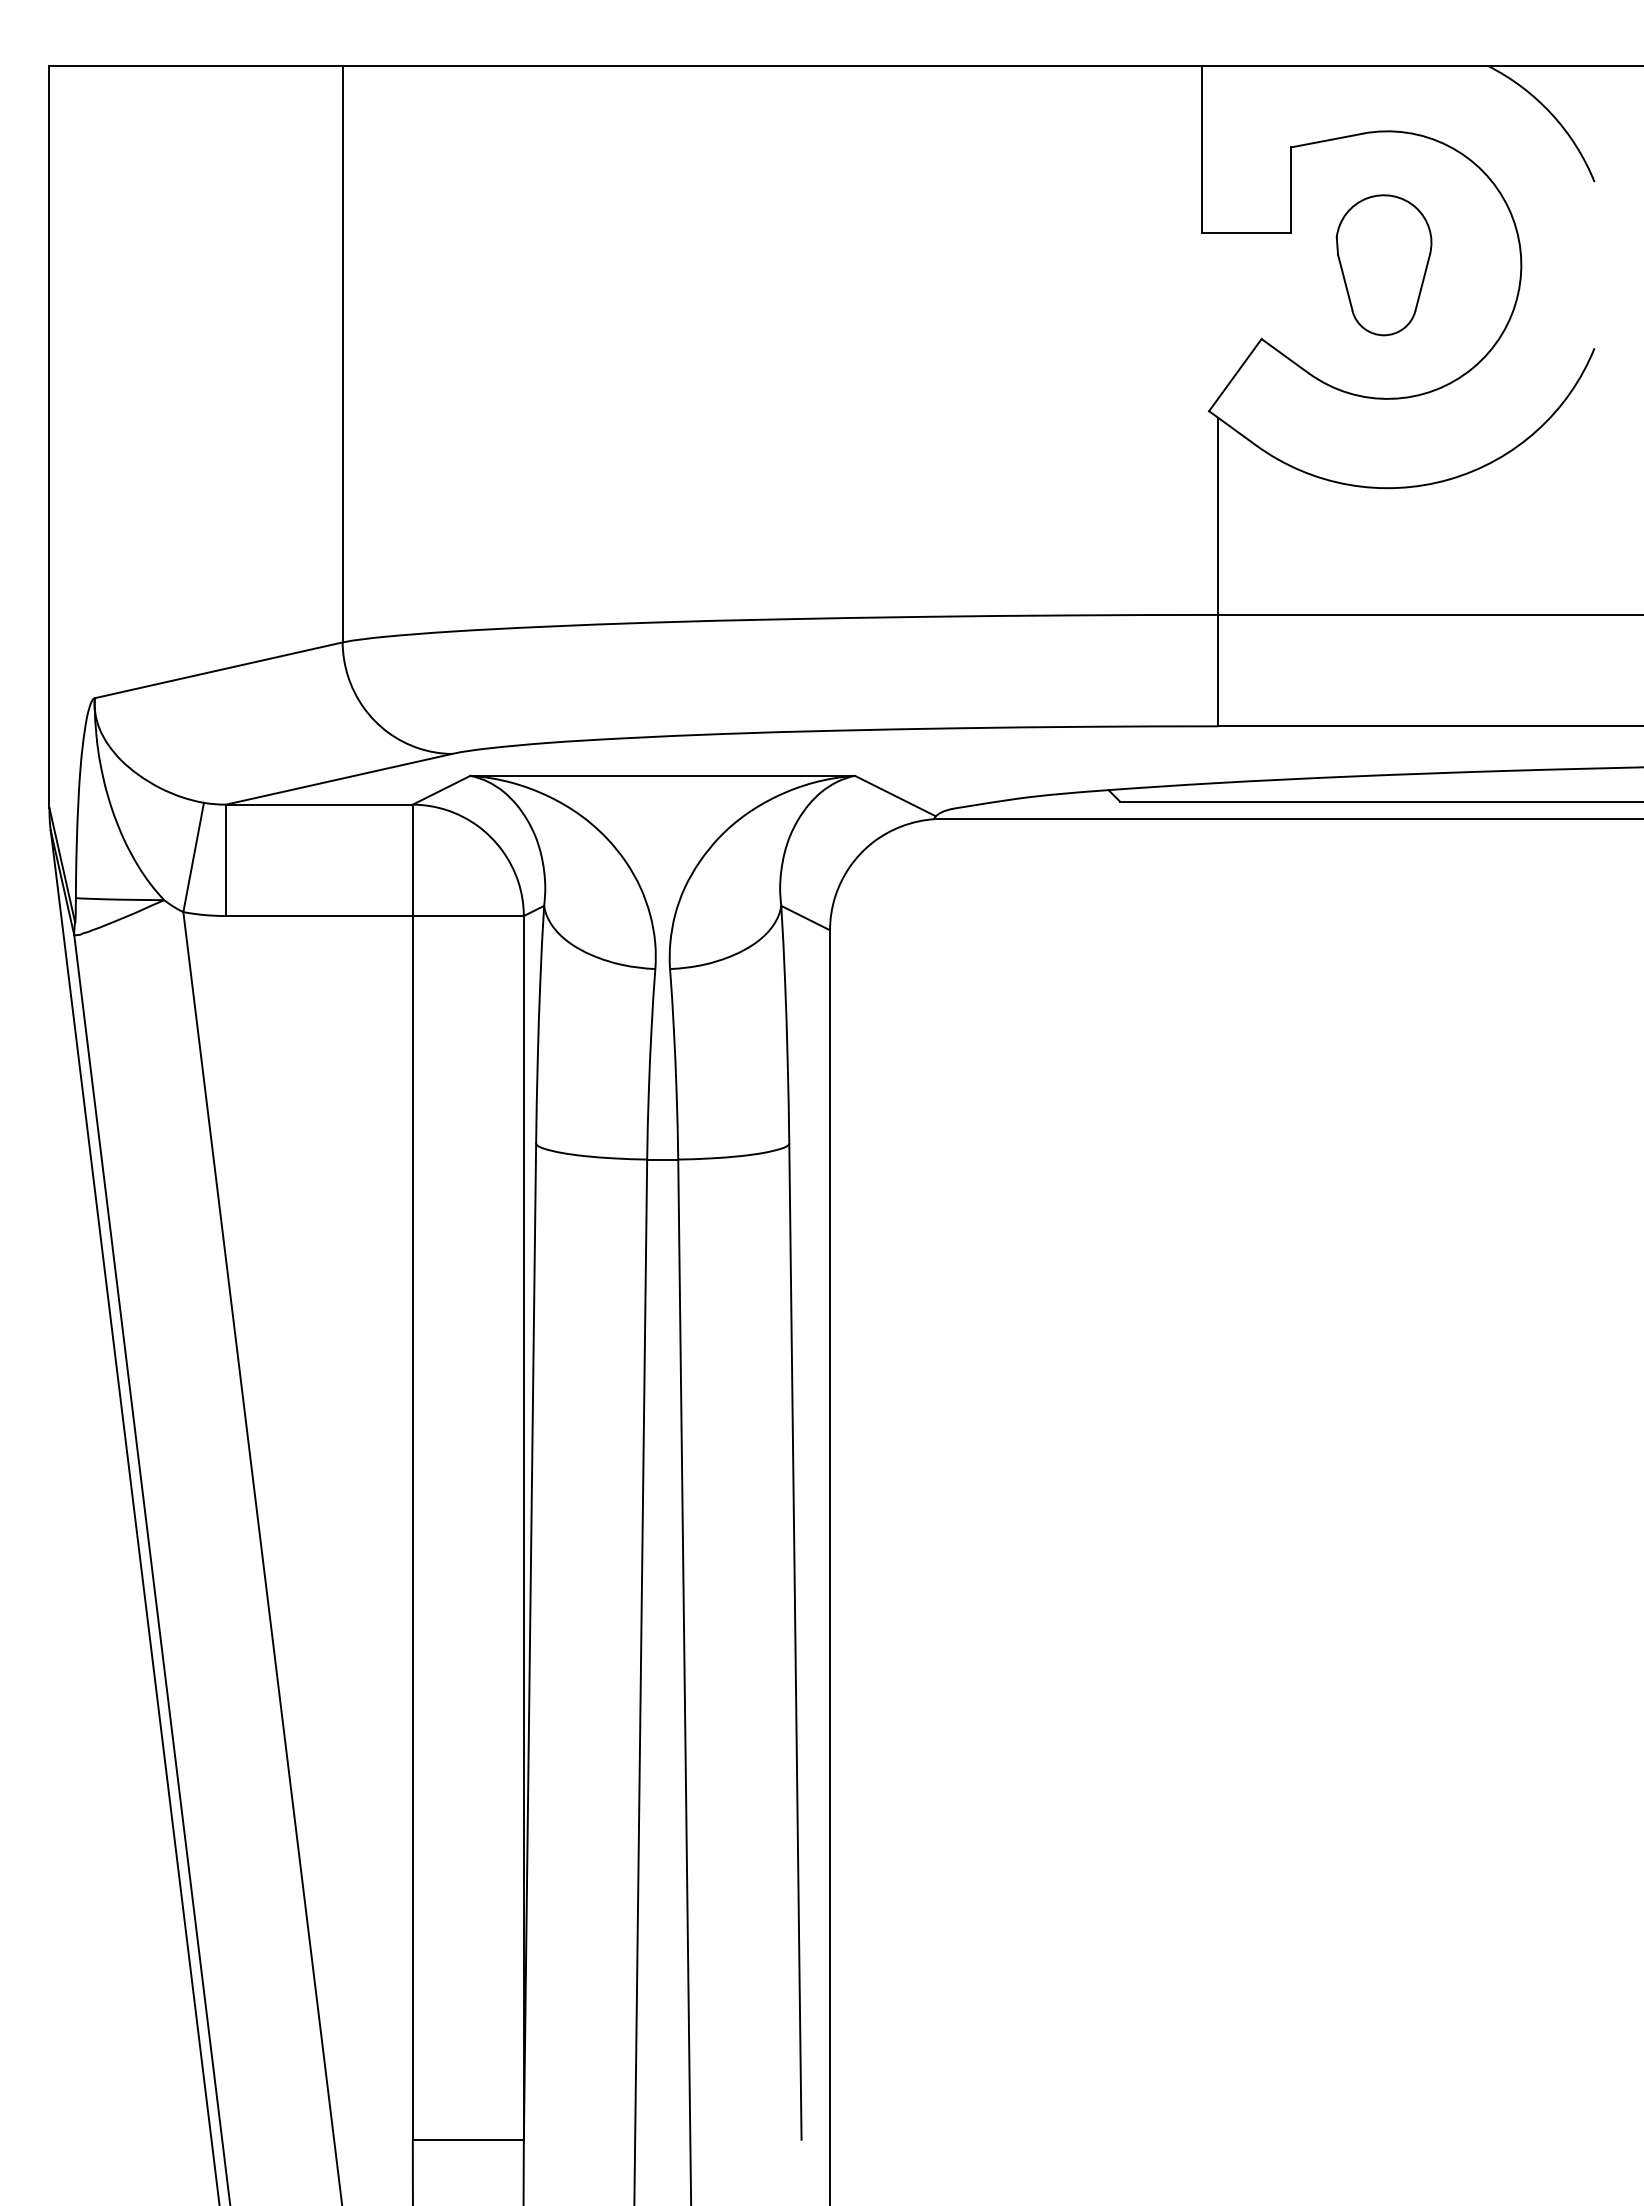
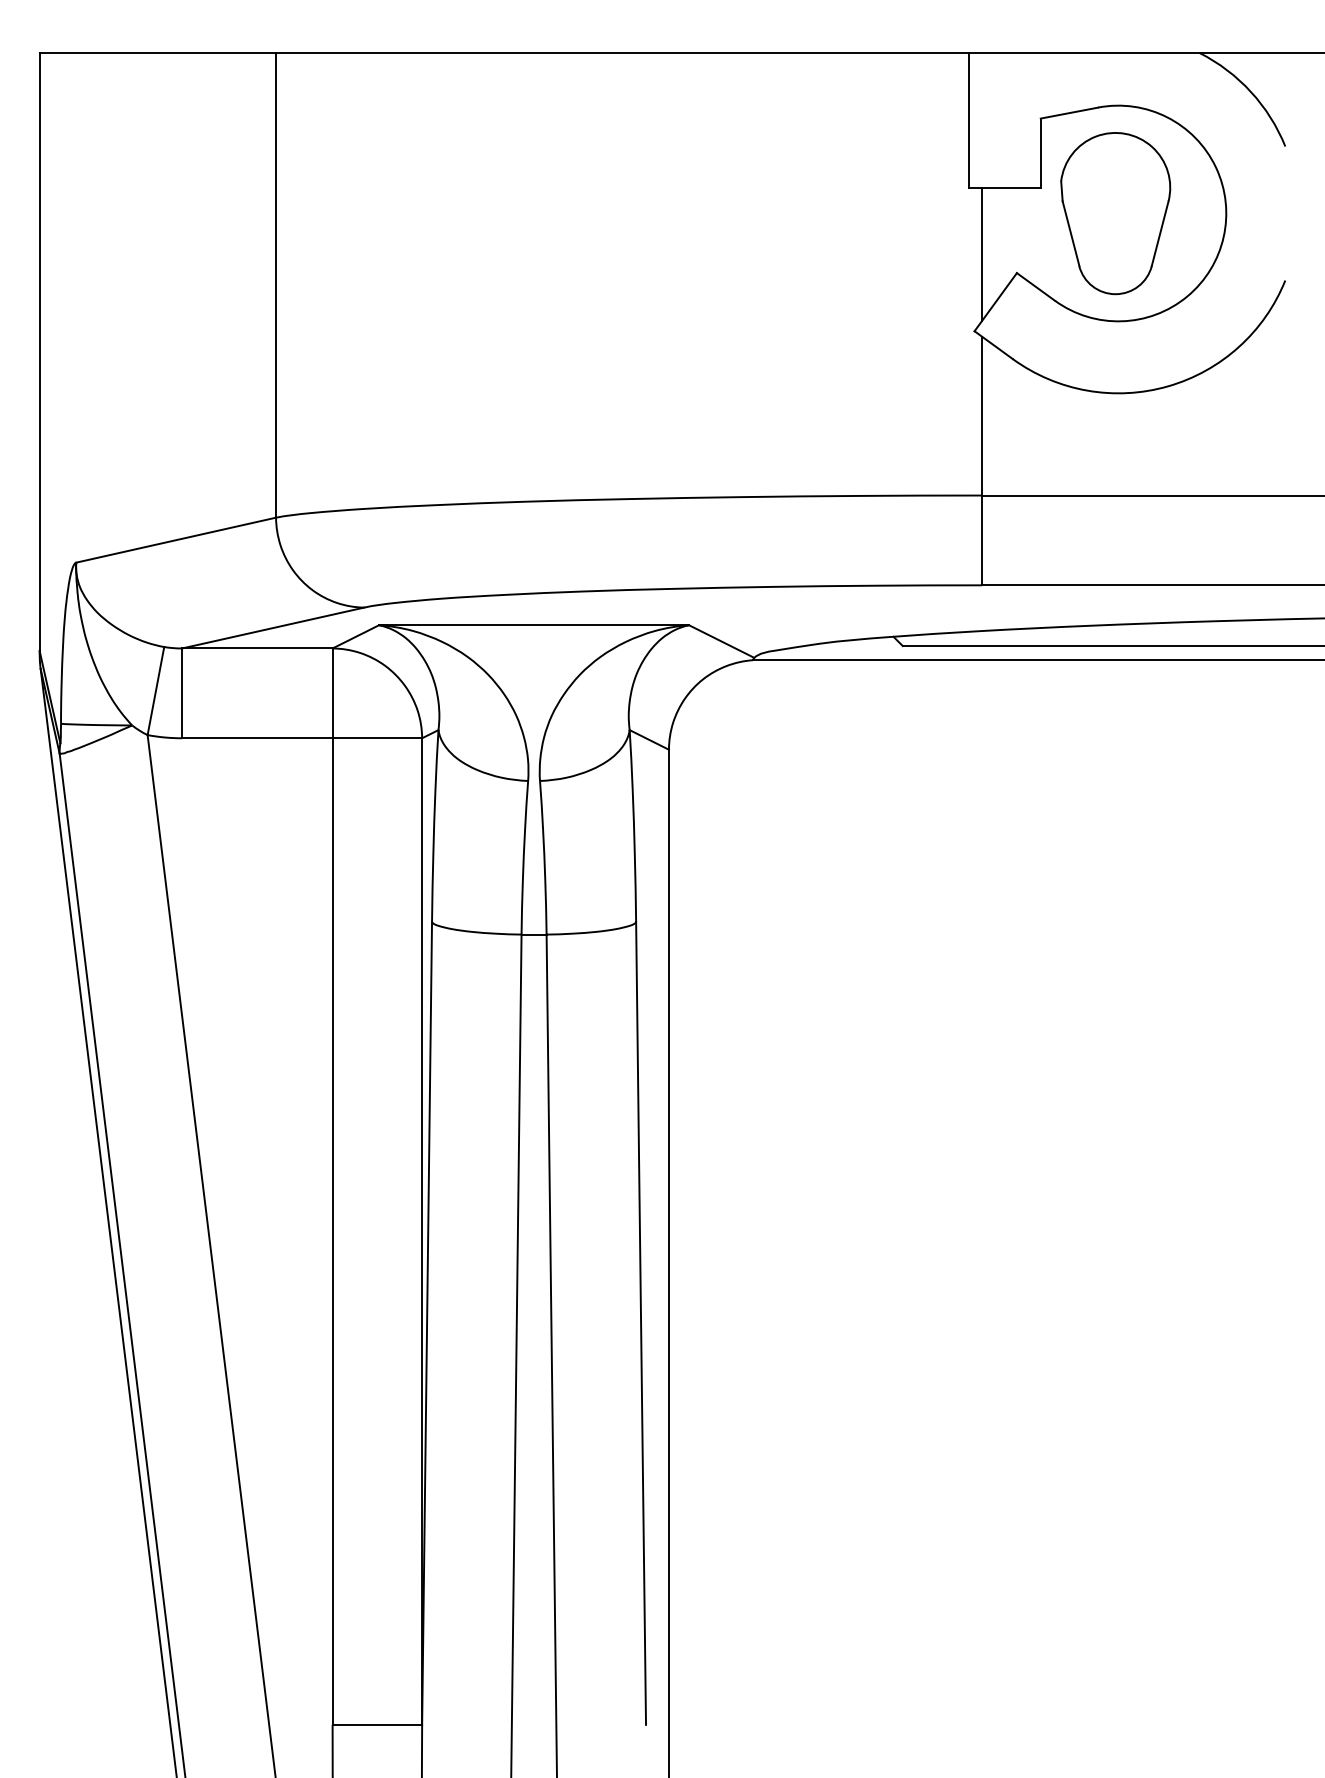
part: (1383, 265) -> (1115, 213), size x1.43
line: (1218, 315) -> (982, 254), added

